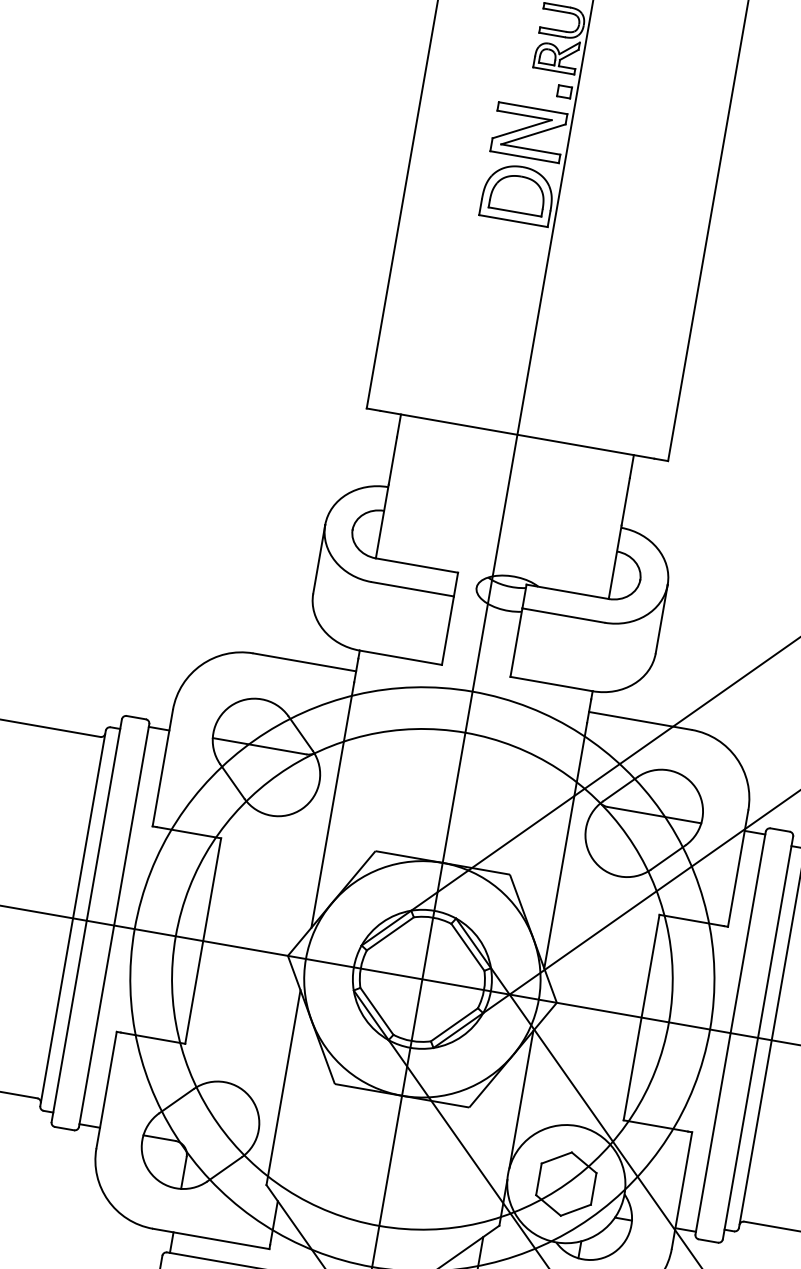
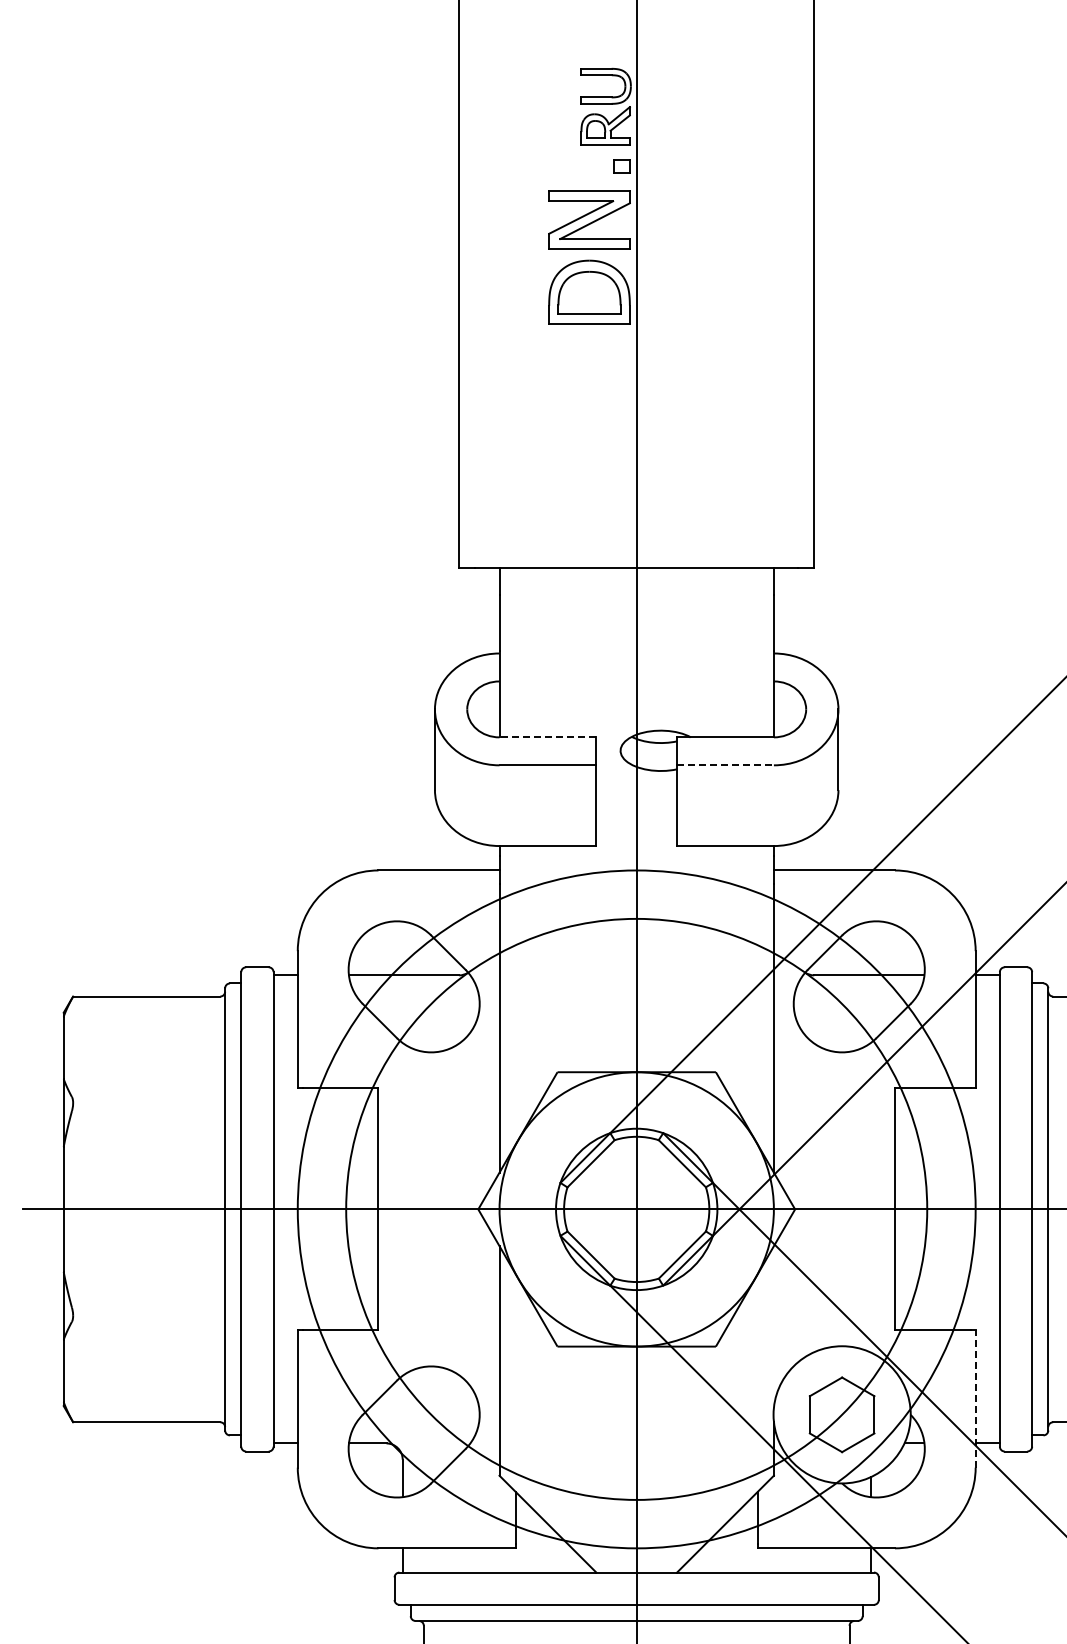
line: (416, 565) -> (547, 737), solid -> dashed
line: (563, 615) -> (725, 765), solid -> dashed
line: (521, 1098) -> (773, 1326), removed
line: (681, 1190) -> (975, 1399), solid -> dashed

